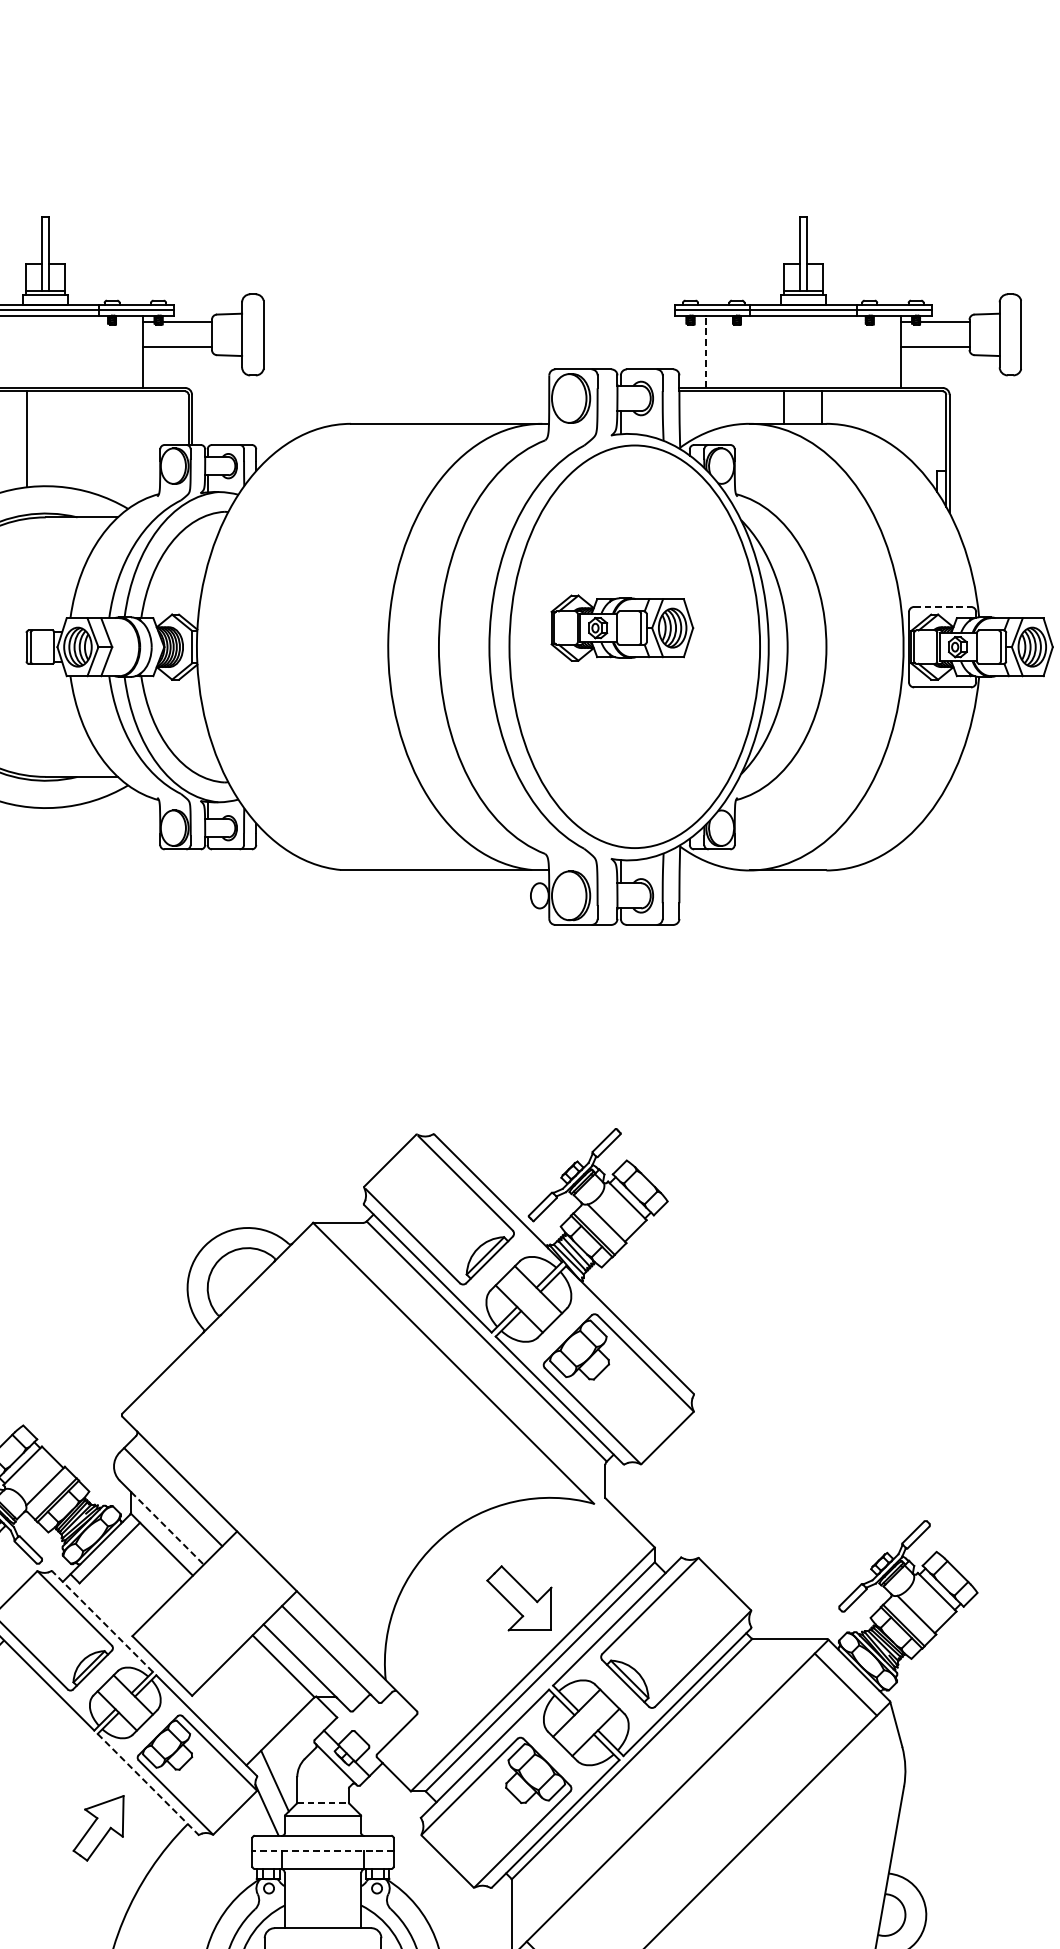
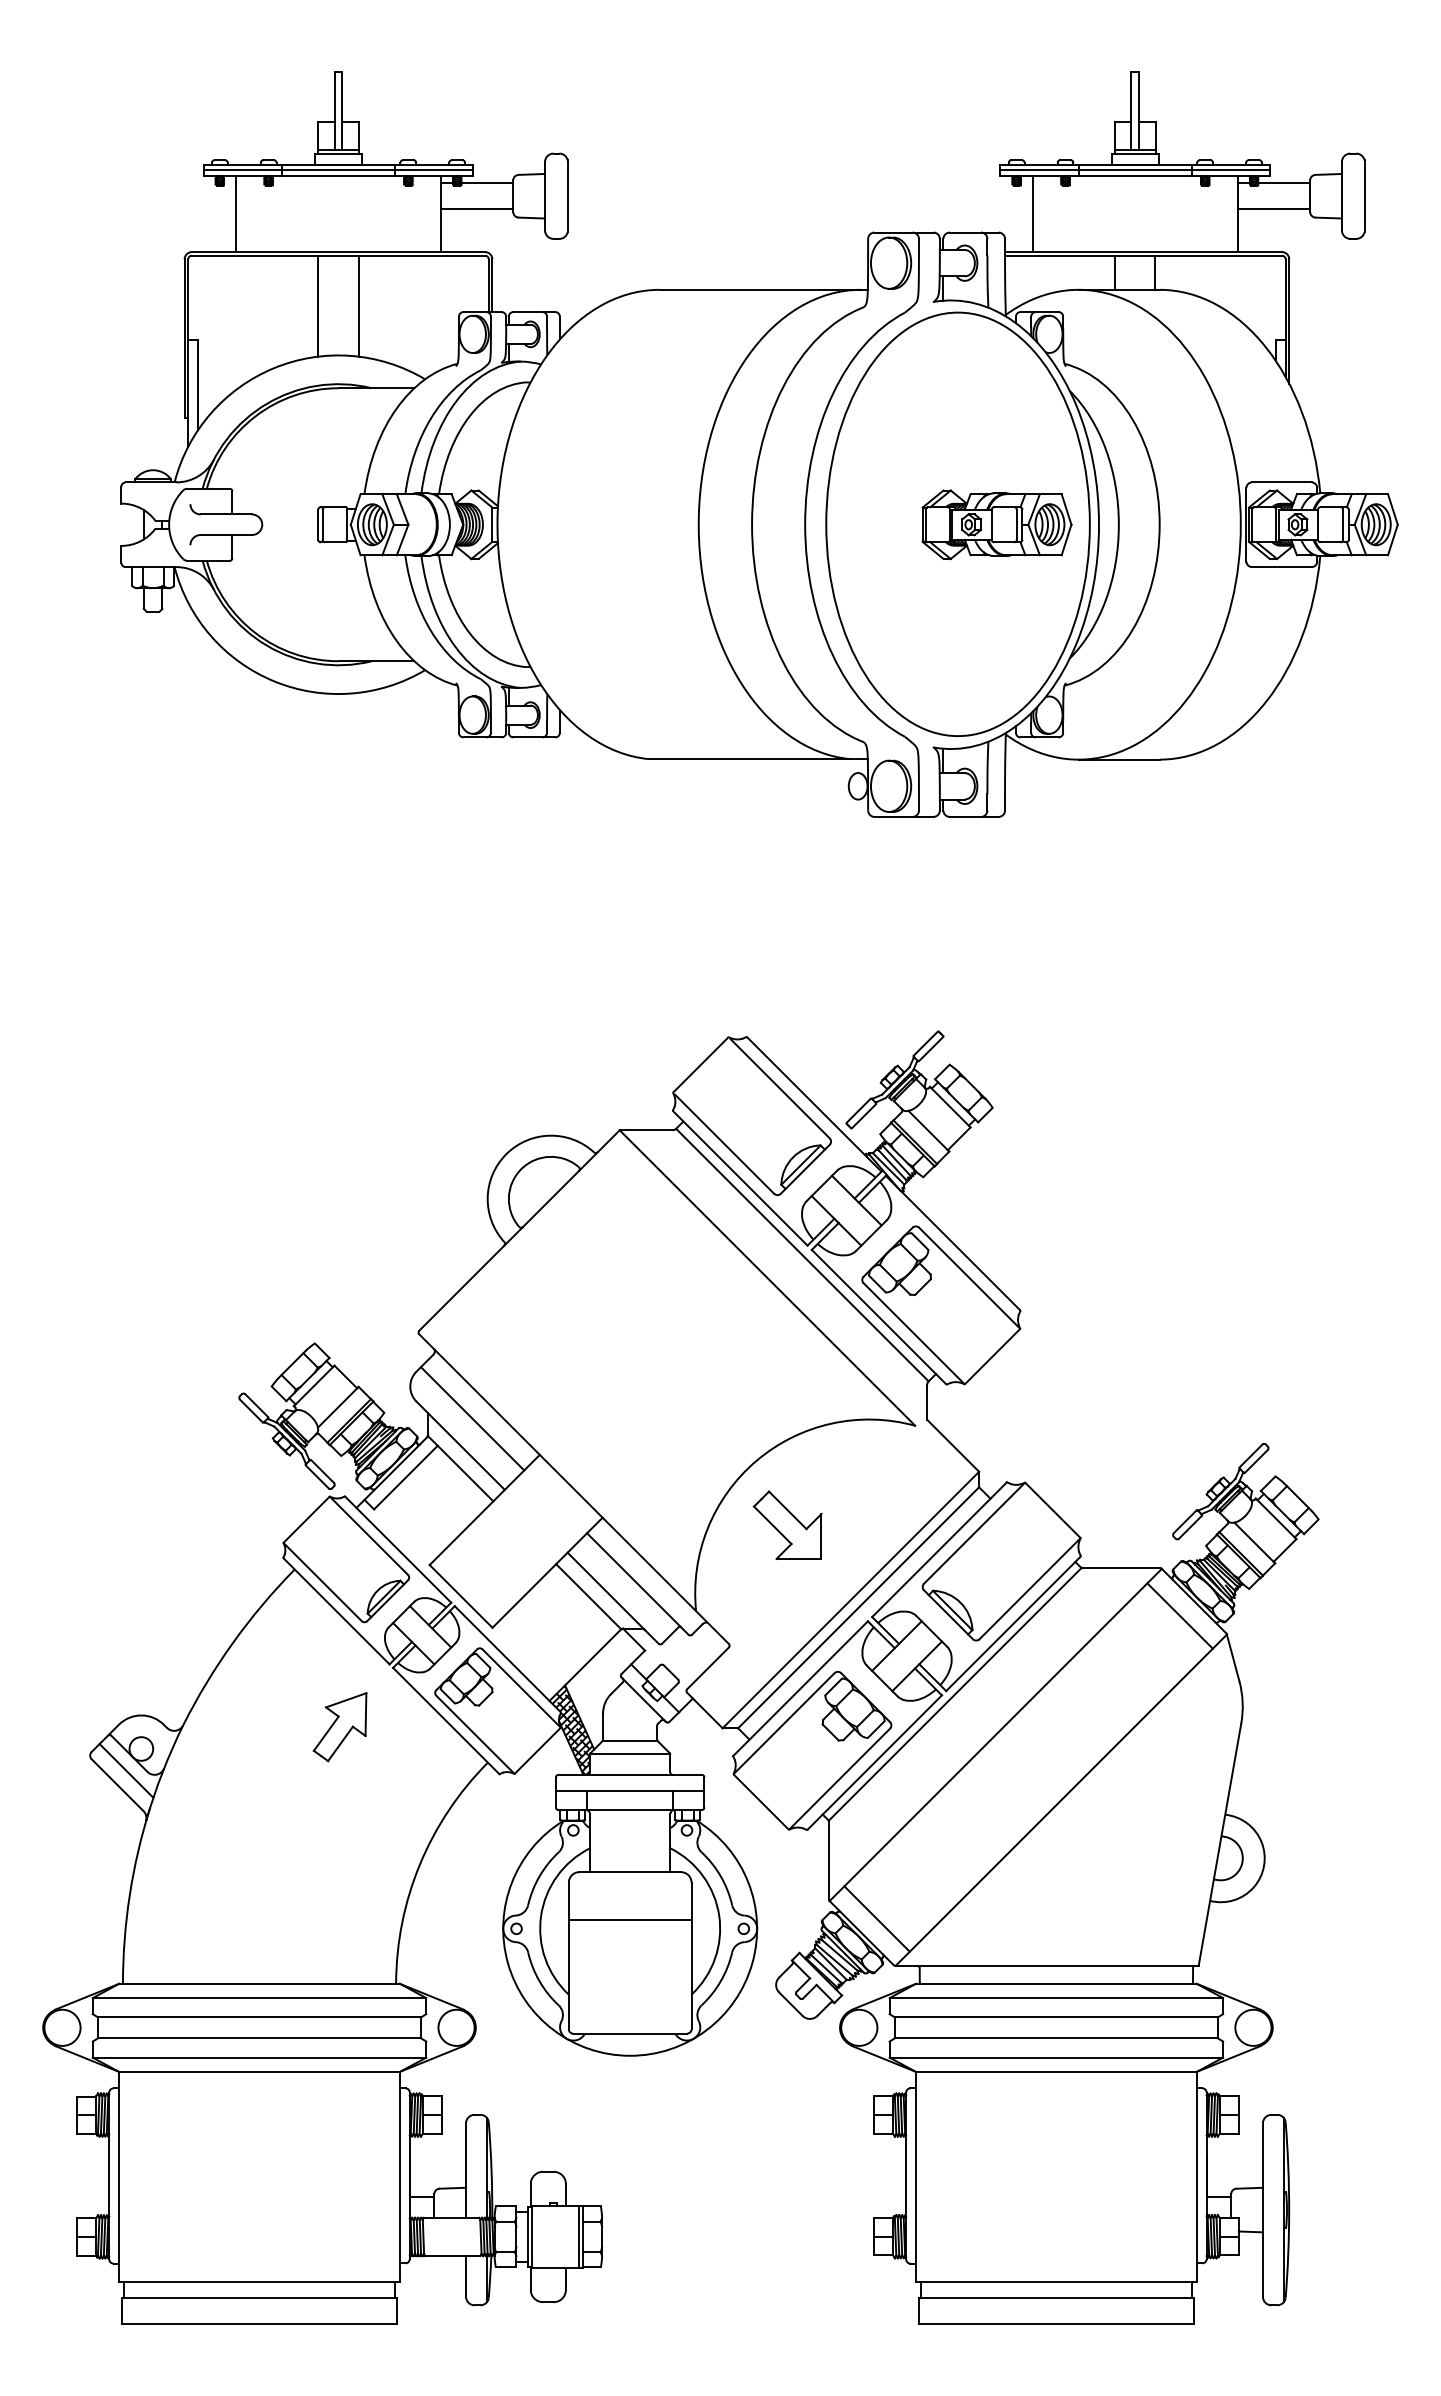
line: (705, 351) -> (1032, 213), dashed -> solid
line: (64, 438) -> (358, 305), added
line: (942, 607) -> (1281, 482), dashed -> solid
part: (621, 627) -> (996, 524), moved
line: (167, 1529) -> (466, 1452), dashed -> solid
part: (519, 1598) -> (787, 1525), moved
line: (102, 1621) -> (398, 1549), dashed -> solid
line: (148, 1784) -> (446, 1721), dashed -> solid
hatch: (268, 1793) -> (572, 1730), added
line: (323, 1802) -> (630, 1740), dashed -> solid
part: (98, 1828) -> (339, 1727), moved
line: (322, 1851) -> (629, 1791), dashed -> solid

